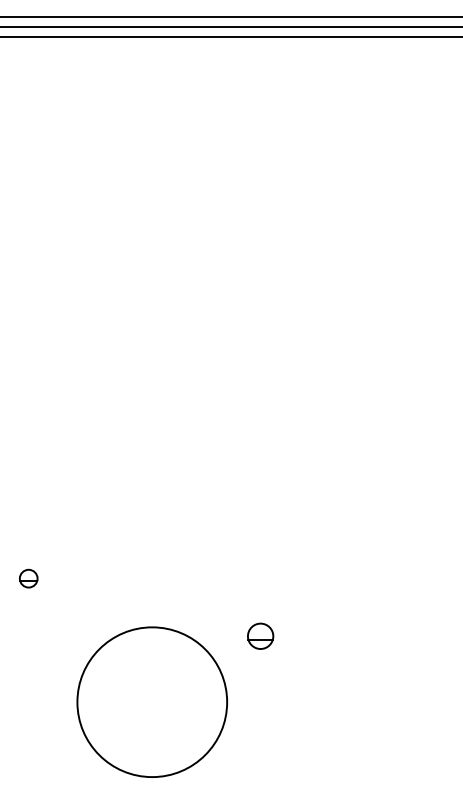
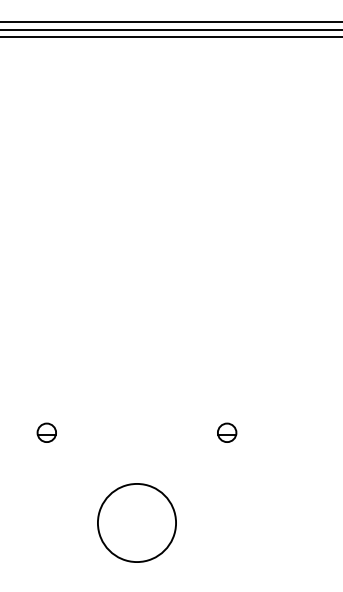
part: (28, 578) -> (46, 432), size x1.43
part: (261, 635) -> (227, 432), moved
circle: (151, 701) -> (136, 522), size x0.71

